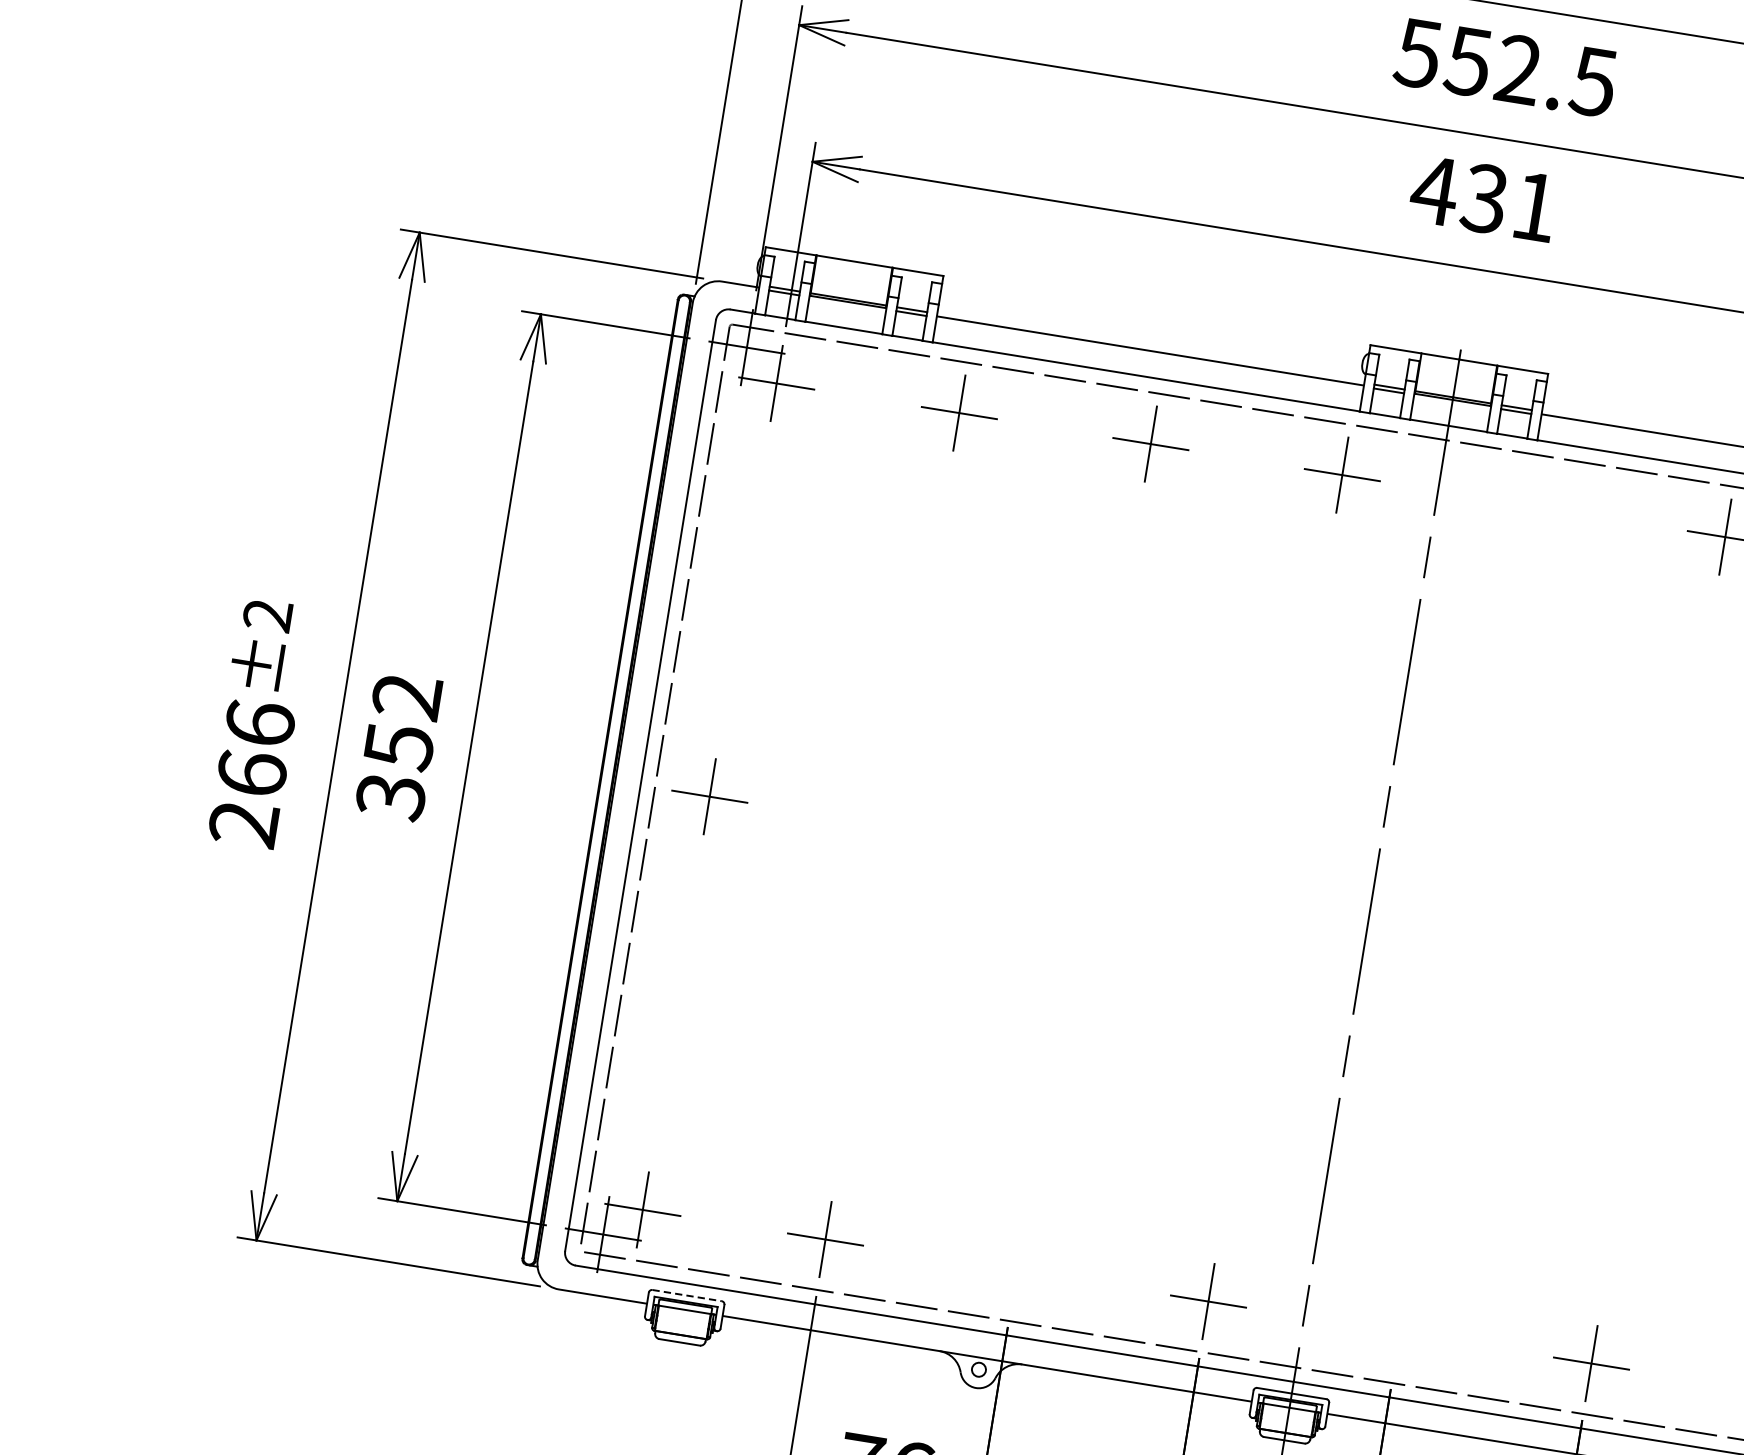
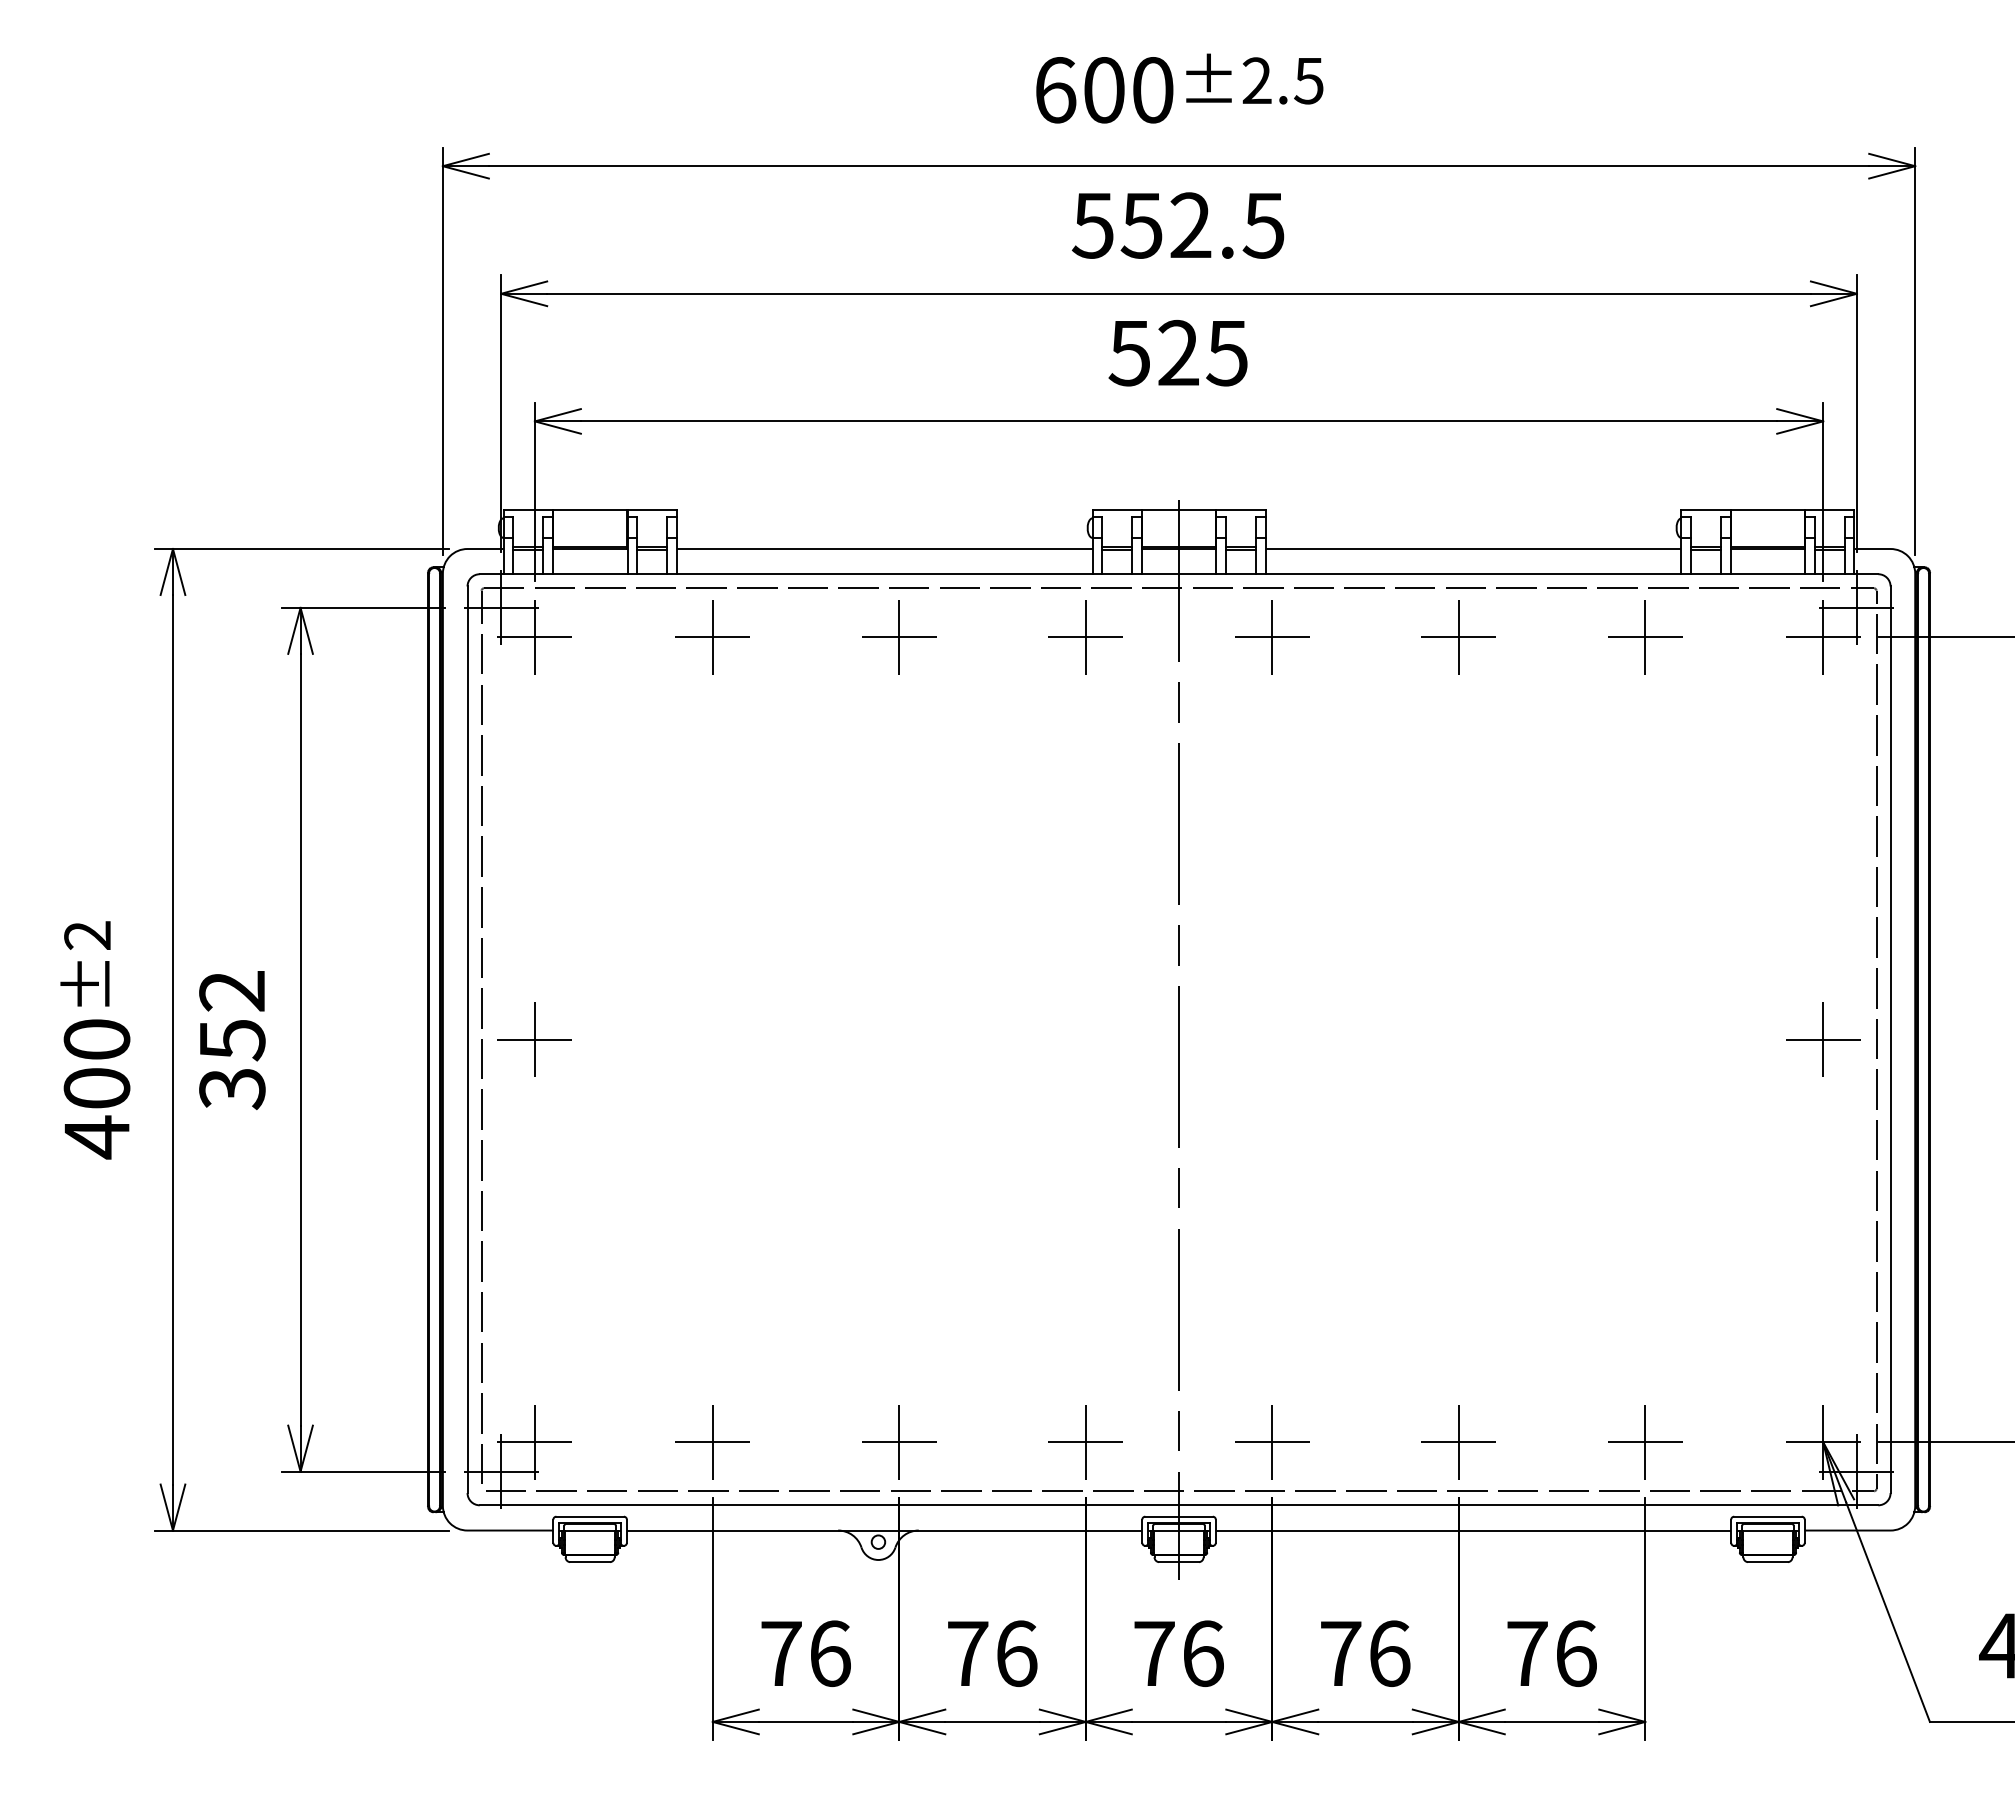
text: (1483, 198) -> (1177, 353), 431 -> 525
part: (1534, 506) -> (1272, 637), added
text: (251, 774) -> (96, 1089), 266 -> 400
part: (1017, 1270) -> (899, 1442), added
line: (687, 1295) -> (590, 1516), dashed -> solid
part: (1400, 1332) -> (1272, 1442), added

